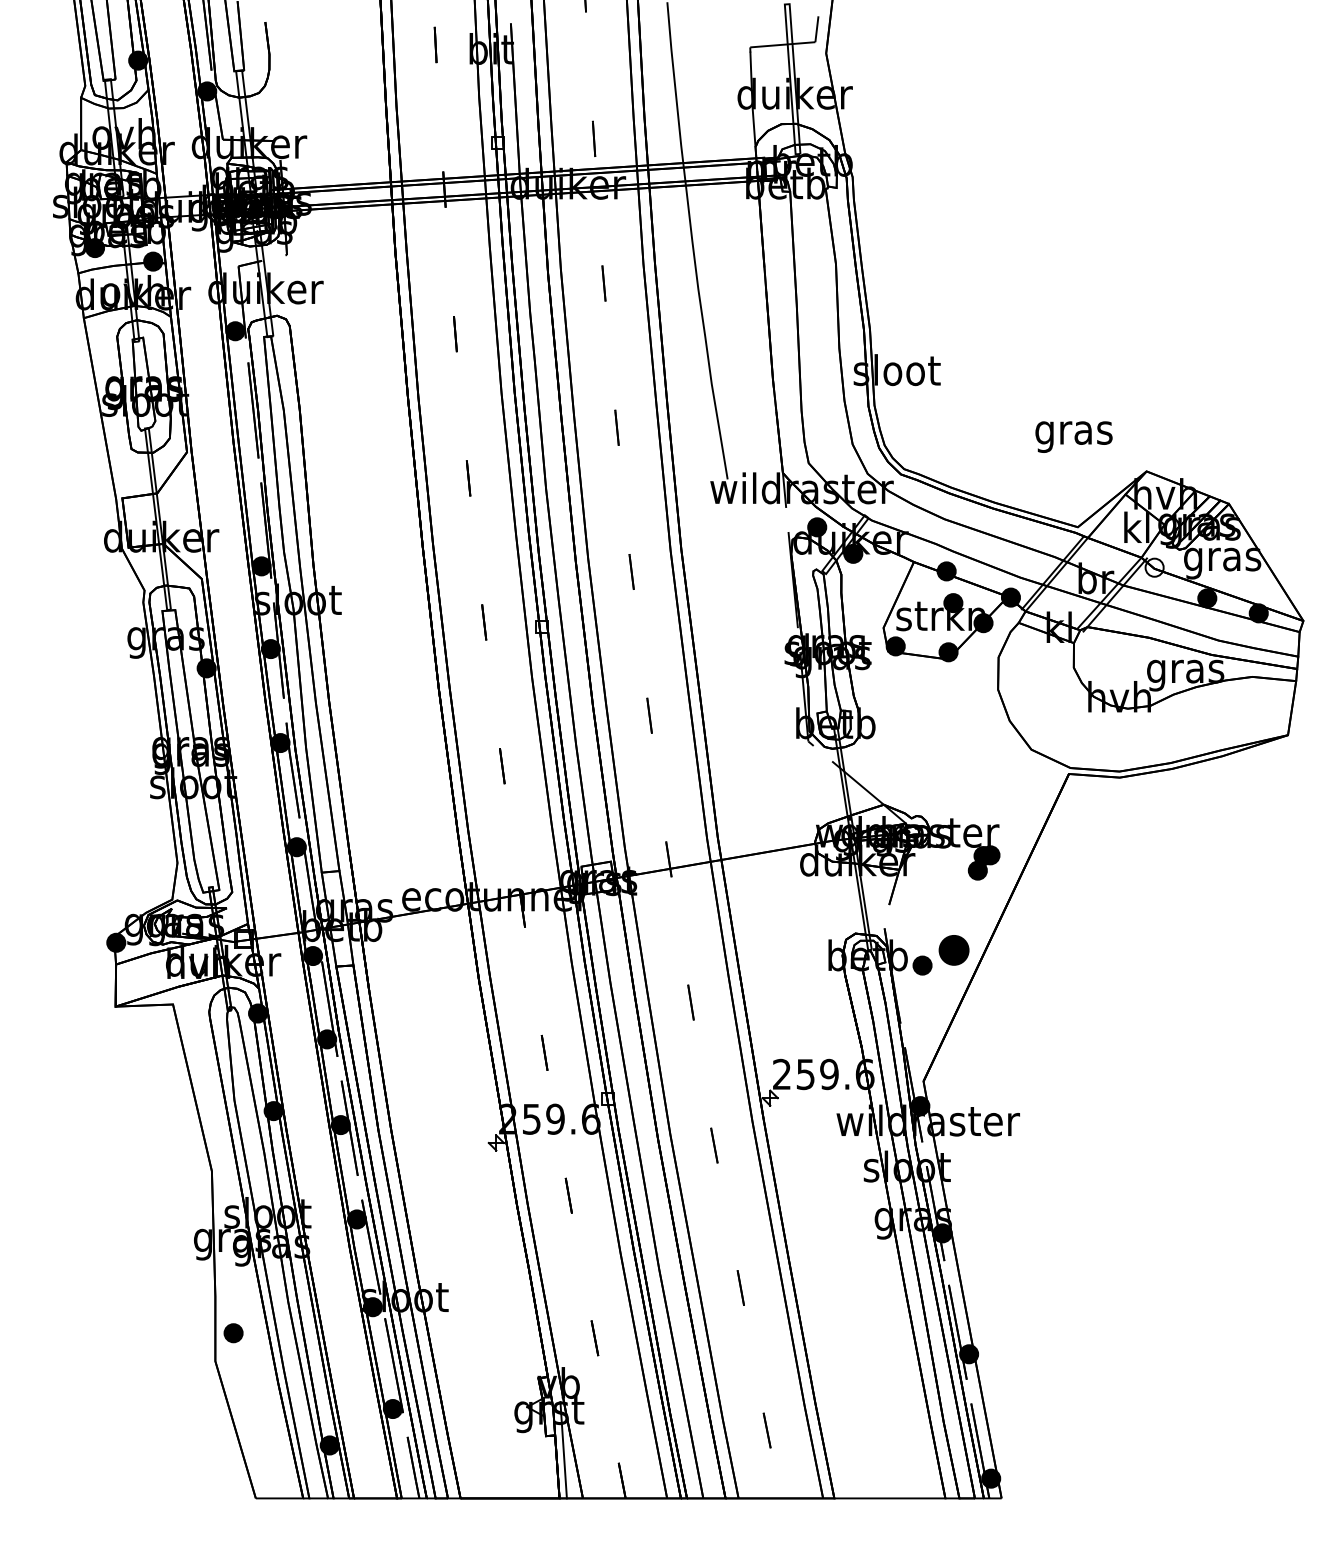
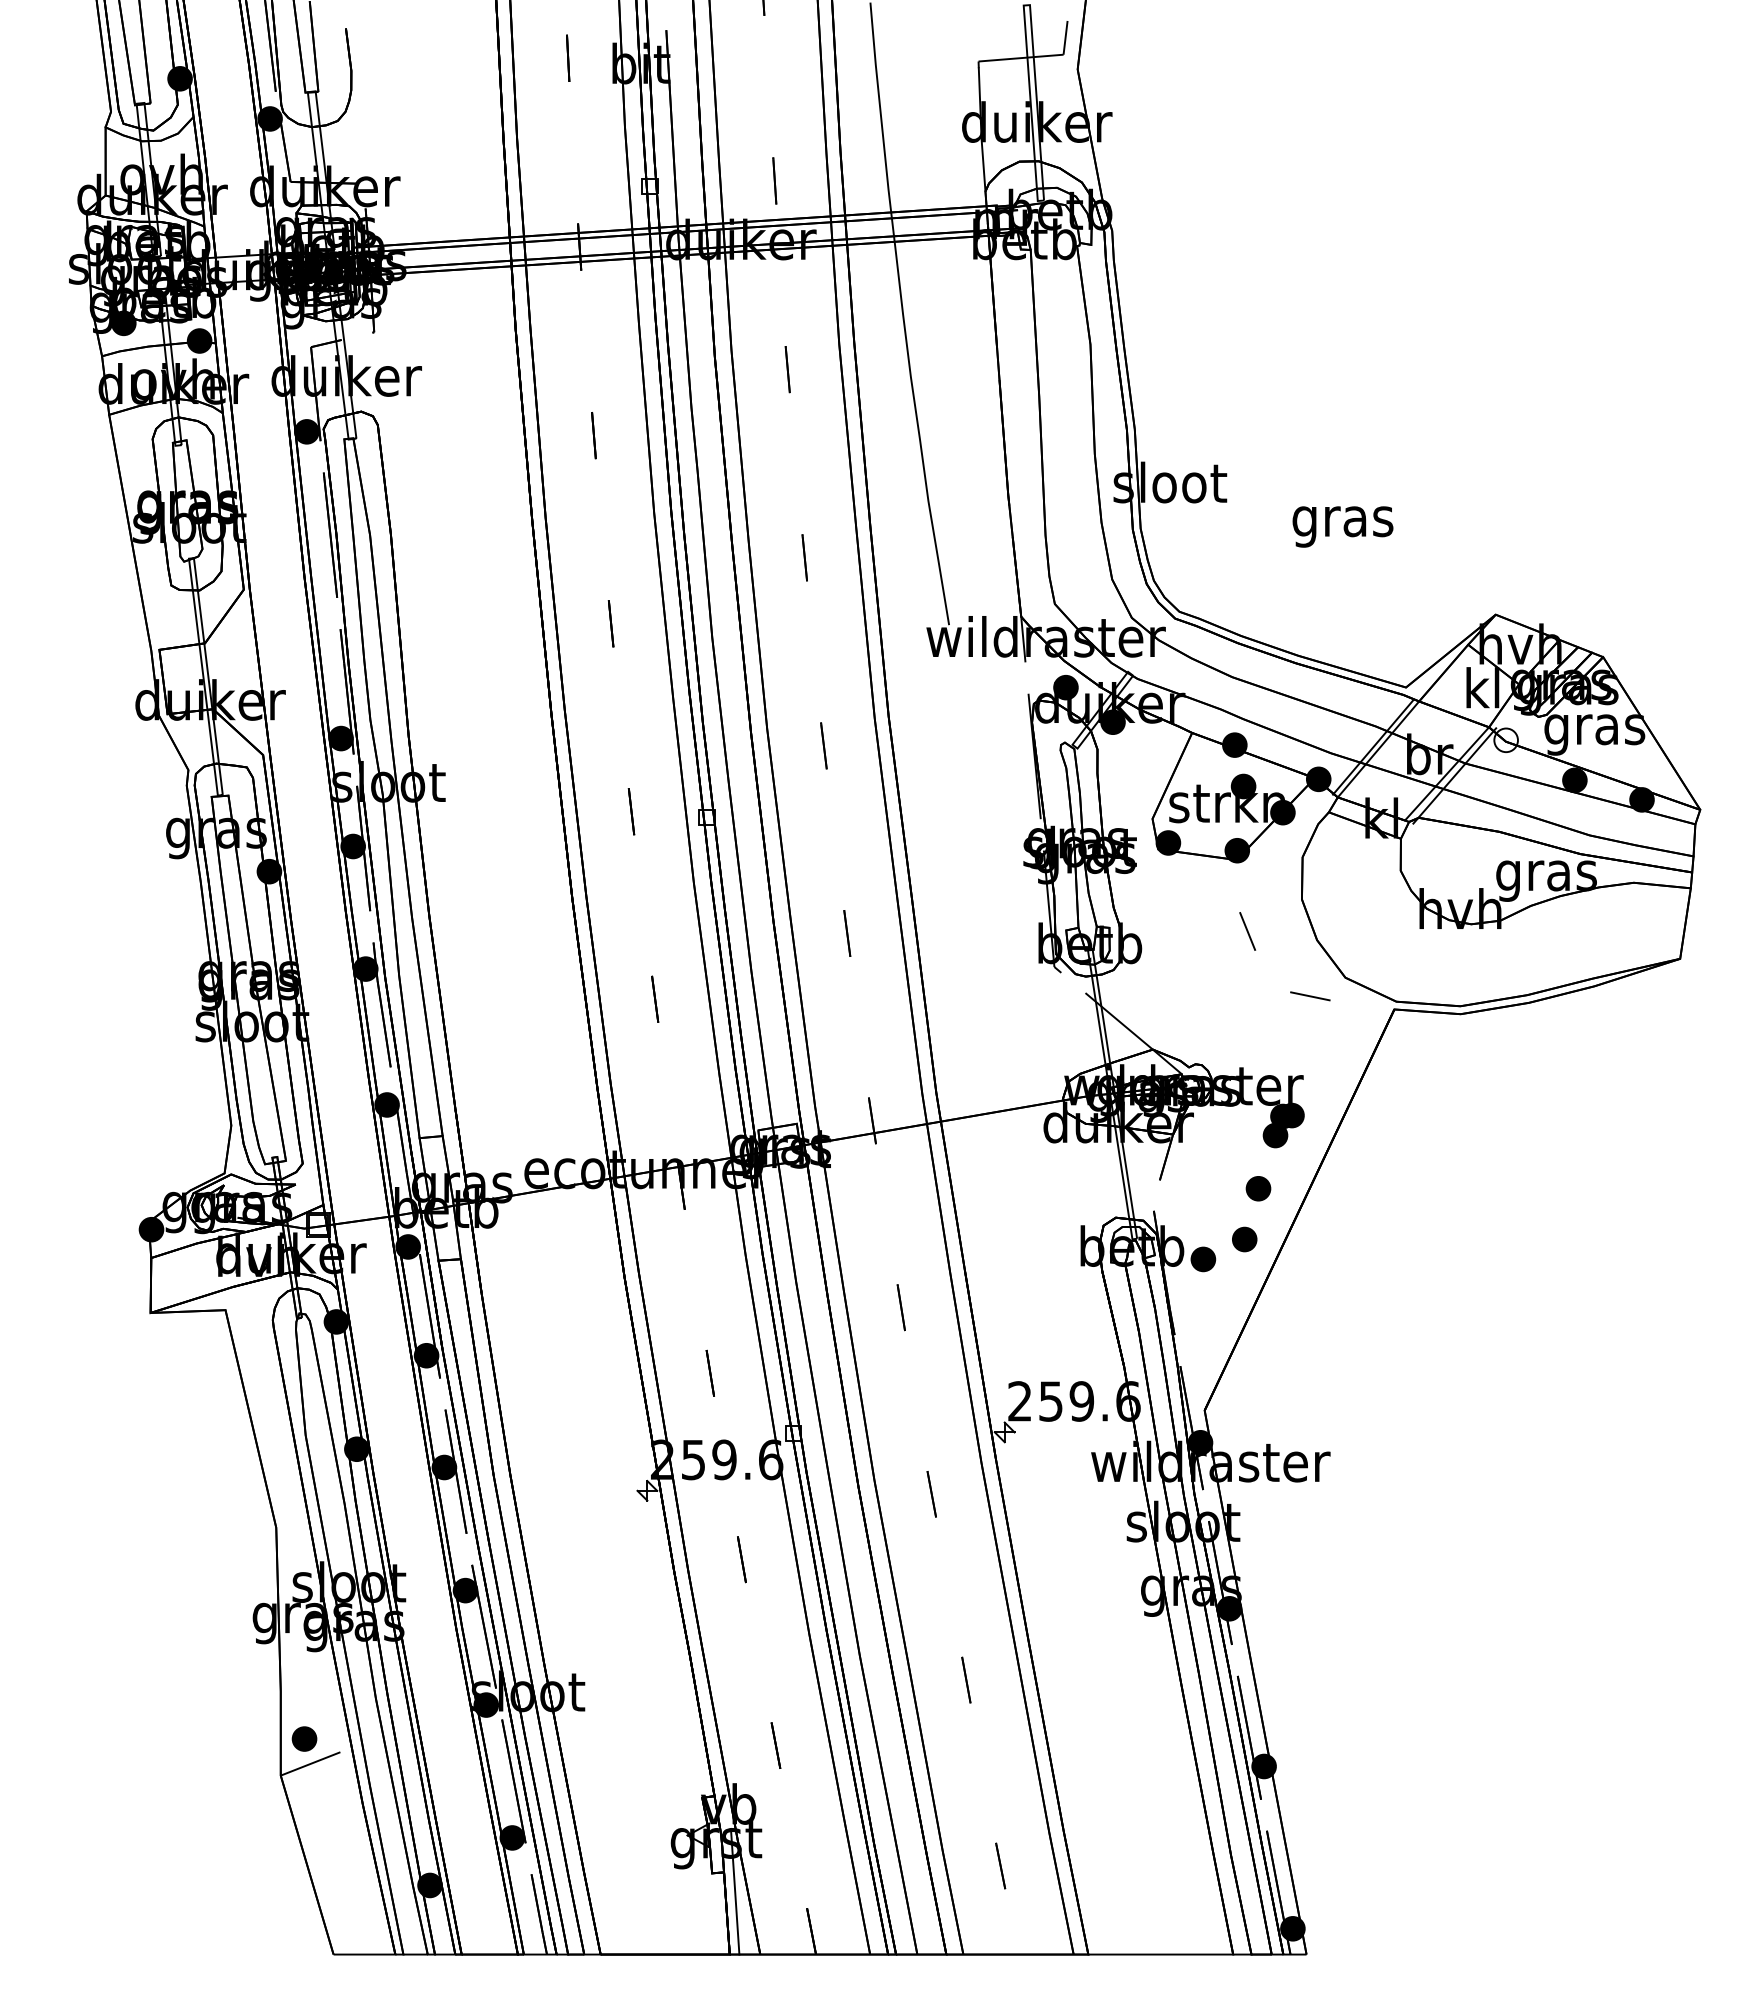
text: (1073, 436) -> (1342, 526), moved
line: (956, 714) -> (1247, 931), added
line: (1004, 764) -> (1310, 996), added
part: (964, 911) -> (1258, 1188), added
part: (954, 950) -> (1244, 1239), size x0.62
line: (238, 1351) -> (310, 1763), added

